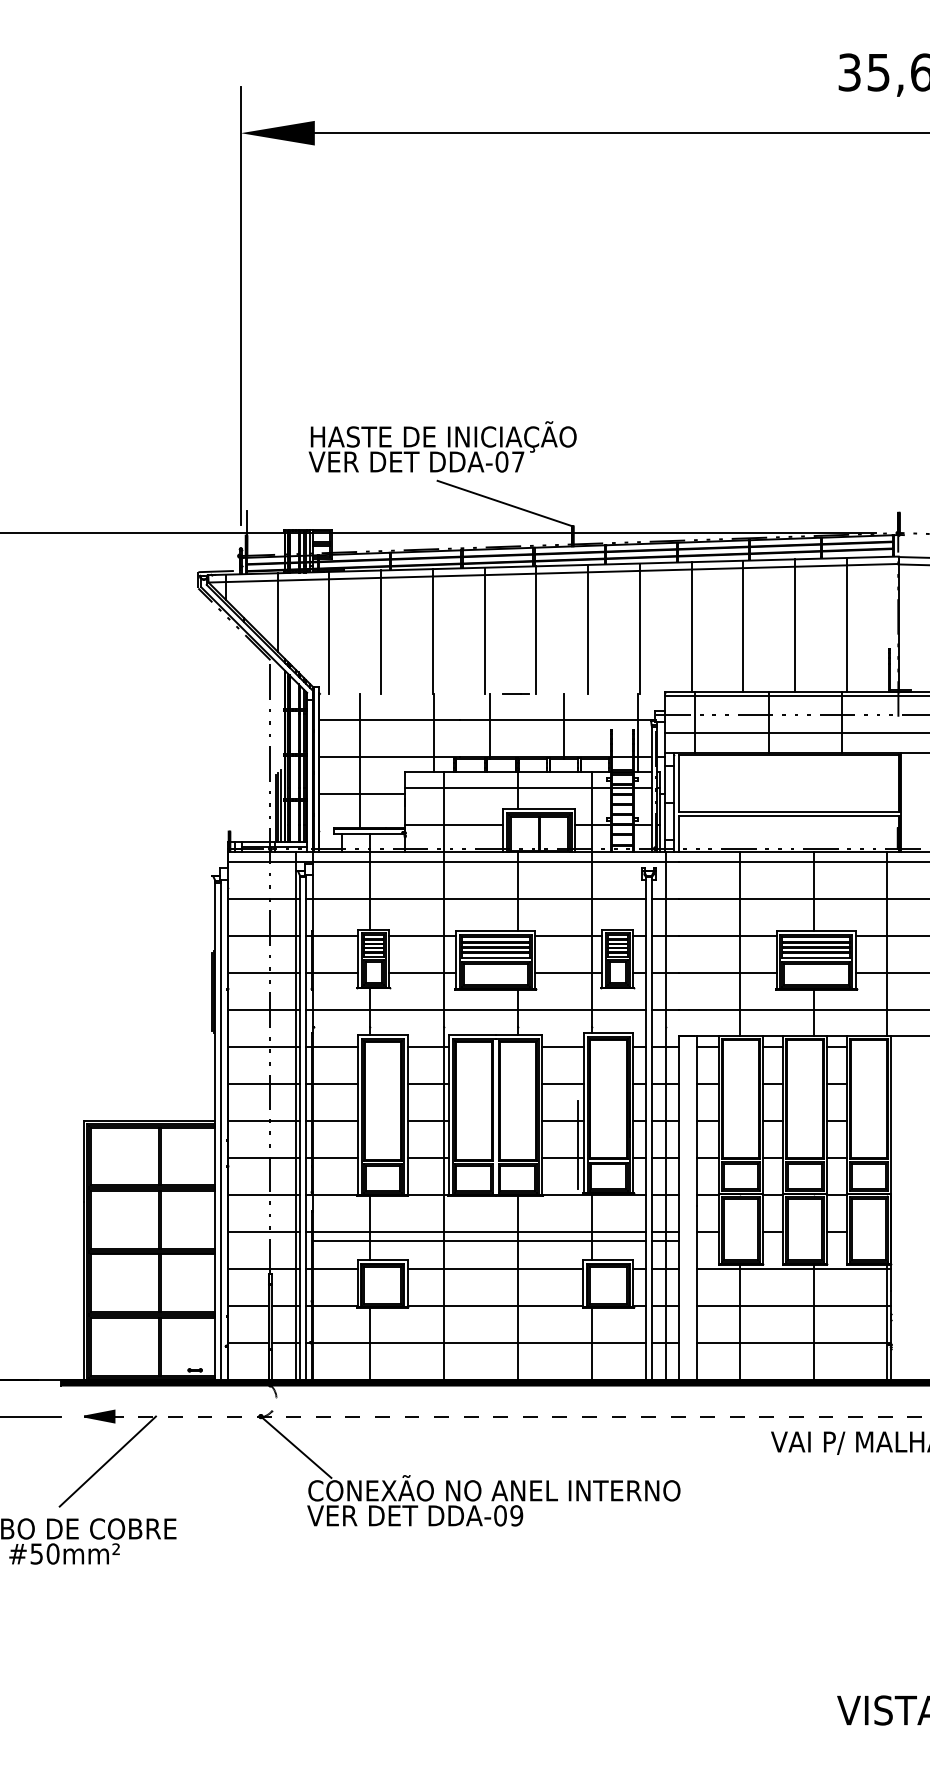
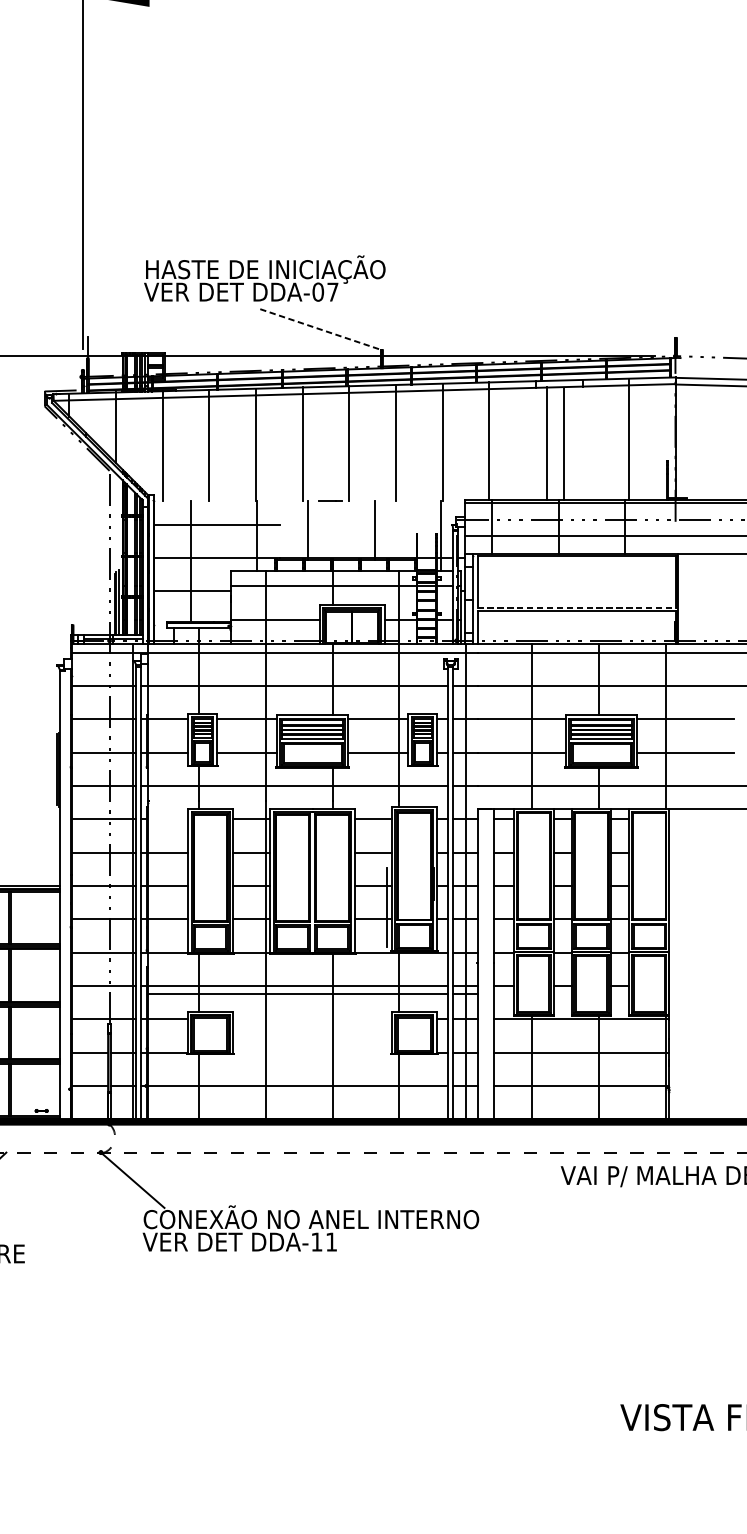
line: (504, 503) -> (320, 329), solid -> dashed
line: (795, 629) -> (546, 443), moved
line: (743, 630) -> (563, 444), moved
line: (557, 719) -> (368, 524), removed
line: (789, 811) -> (577, 607), solid -> dashed
line: (334, 1046) -> (167, 819), removed
line: (220, 1133) -> (64, 897), removed
line: (495, 1268) -> (312, 1019), removed
line: (495, 1305) -> (312, 1052), removed
text: (508, 1515) -> (324, 1241), DDA-09 -> DDA-11

